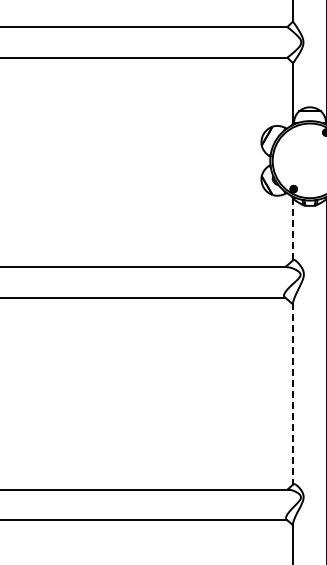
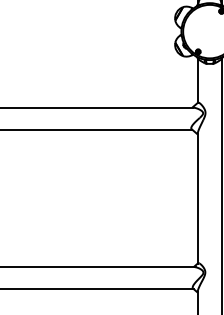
line: (293, 229) -> (198, 80), dashed -> solid
line: (293, 393) -> (198, 198), dashed -> solid

